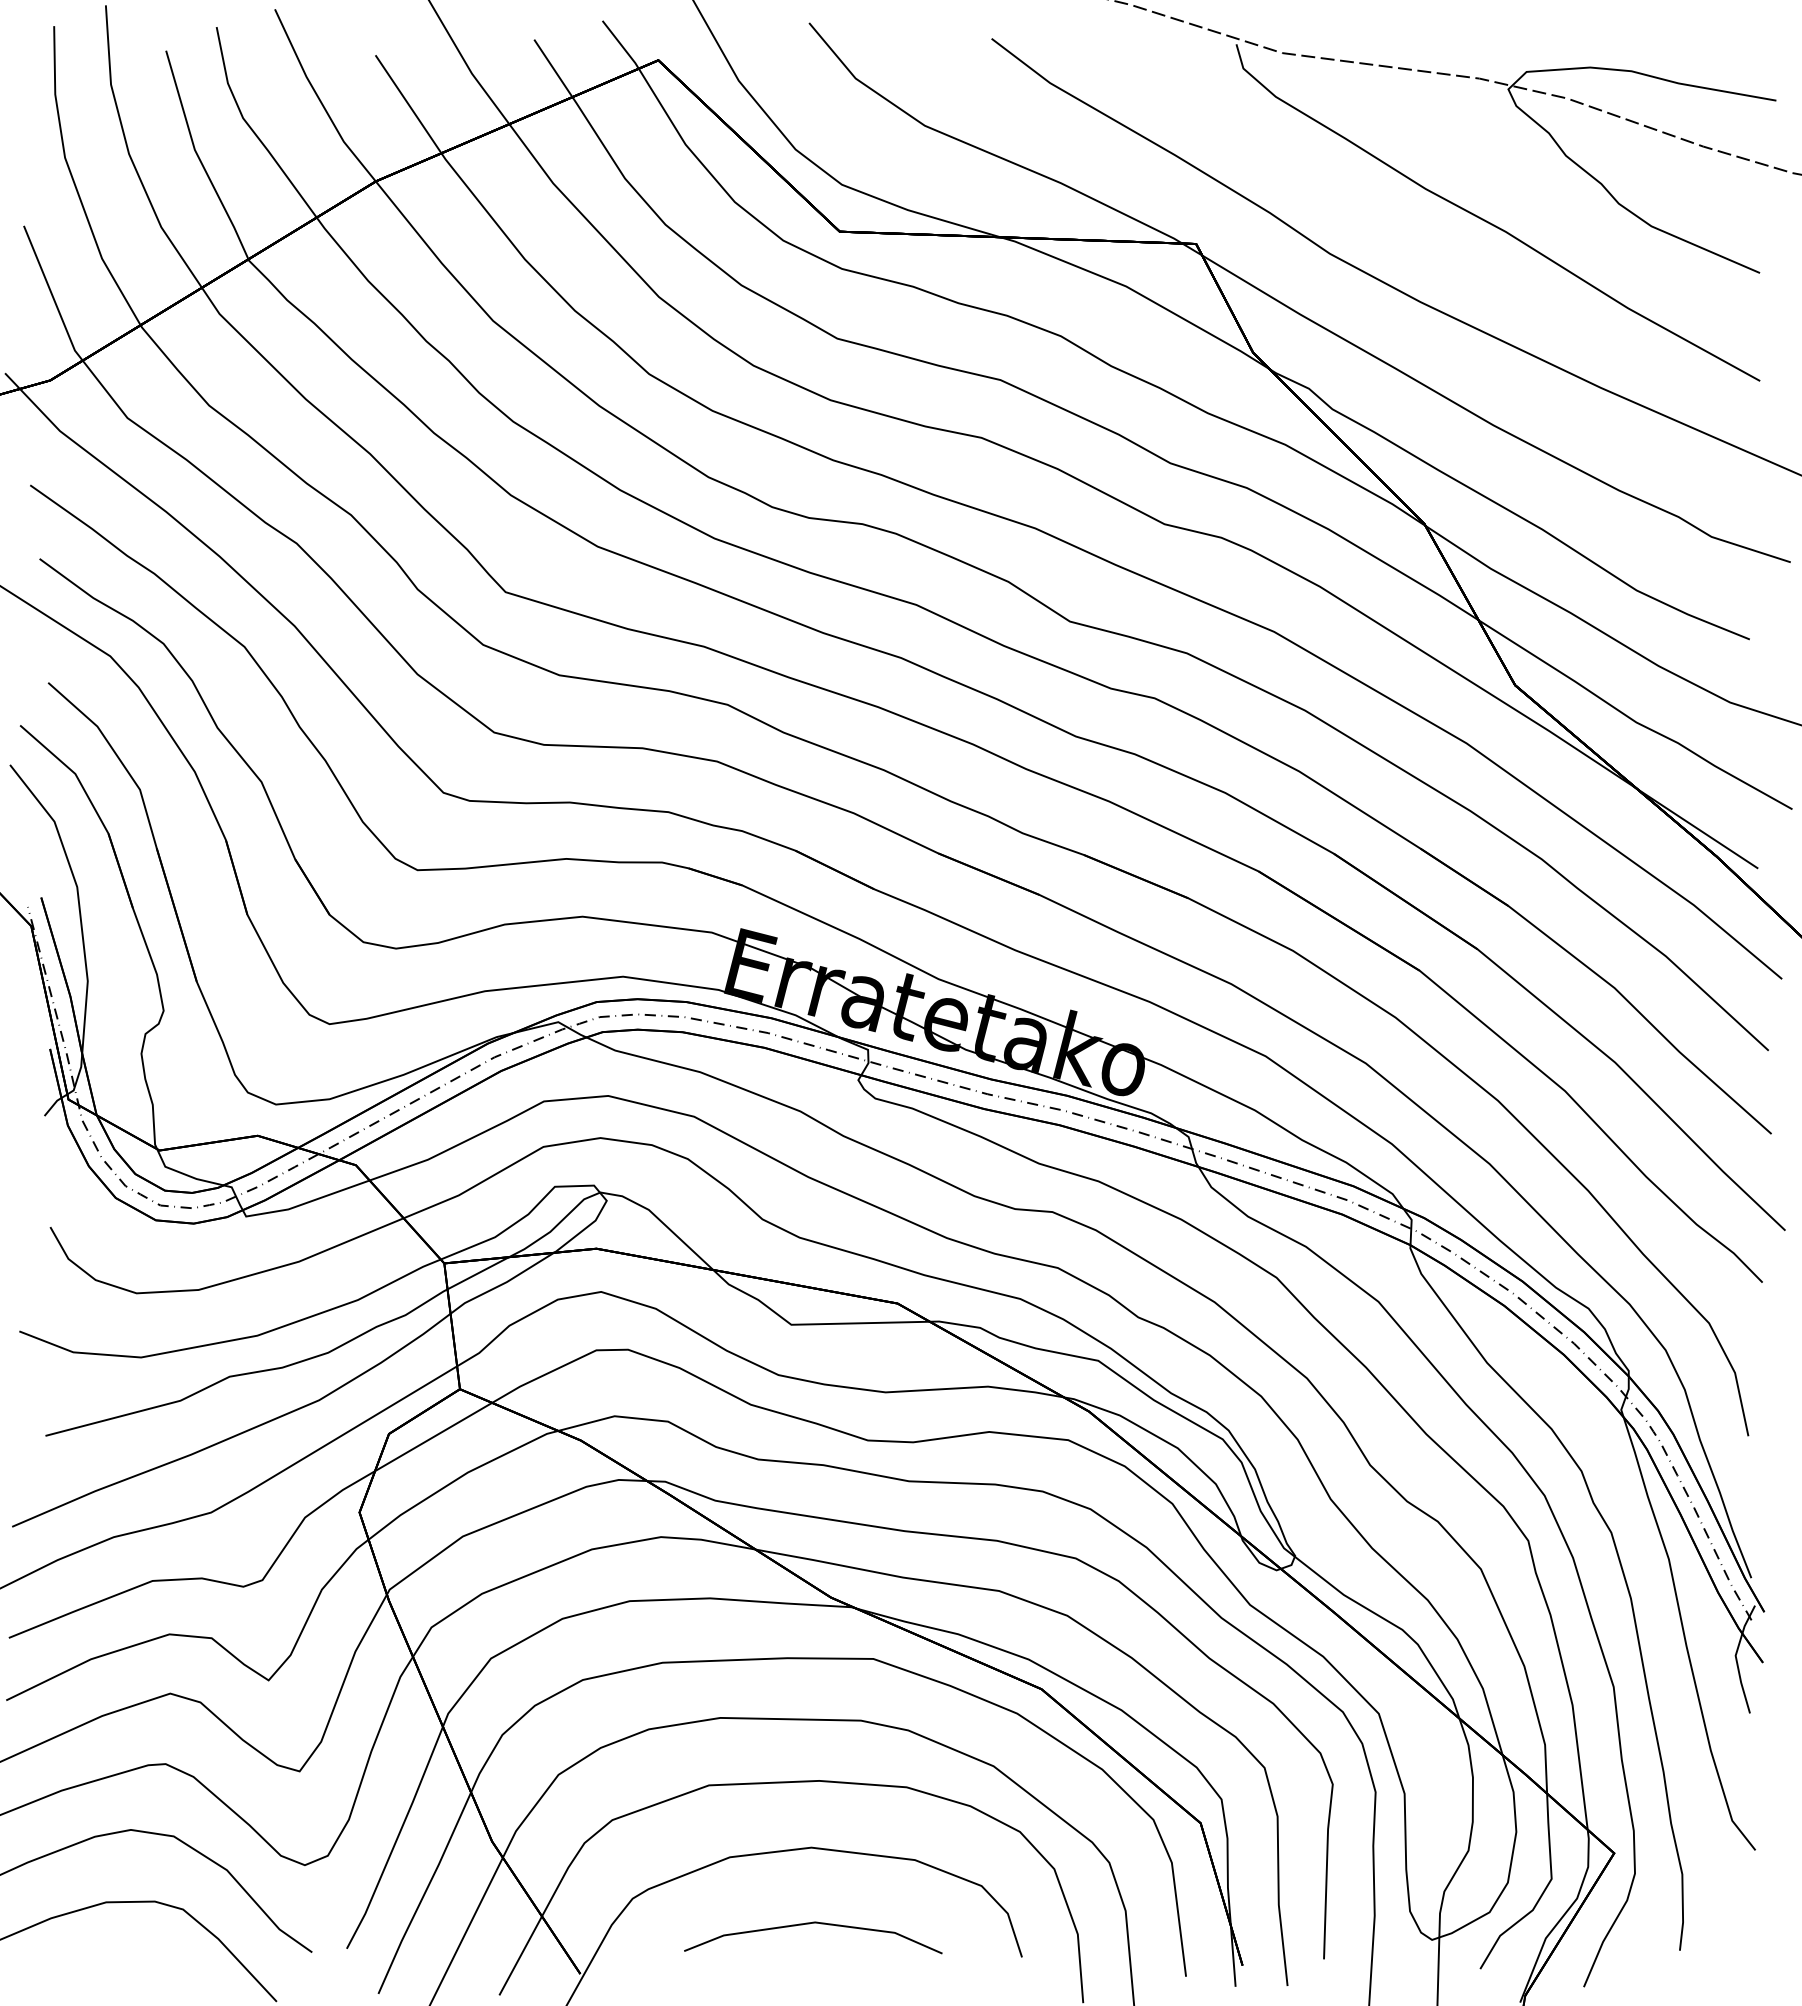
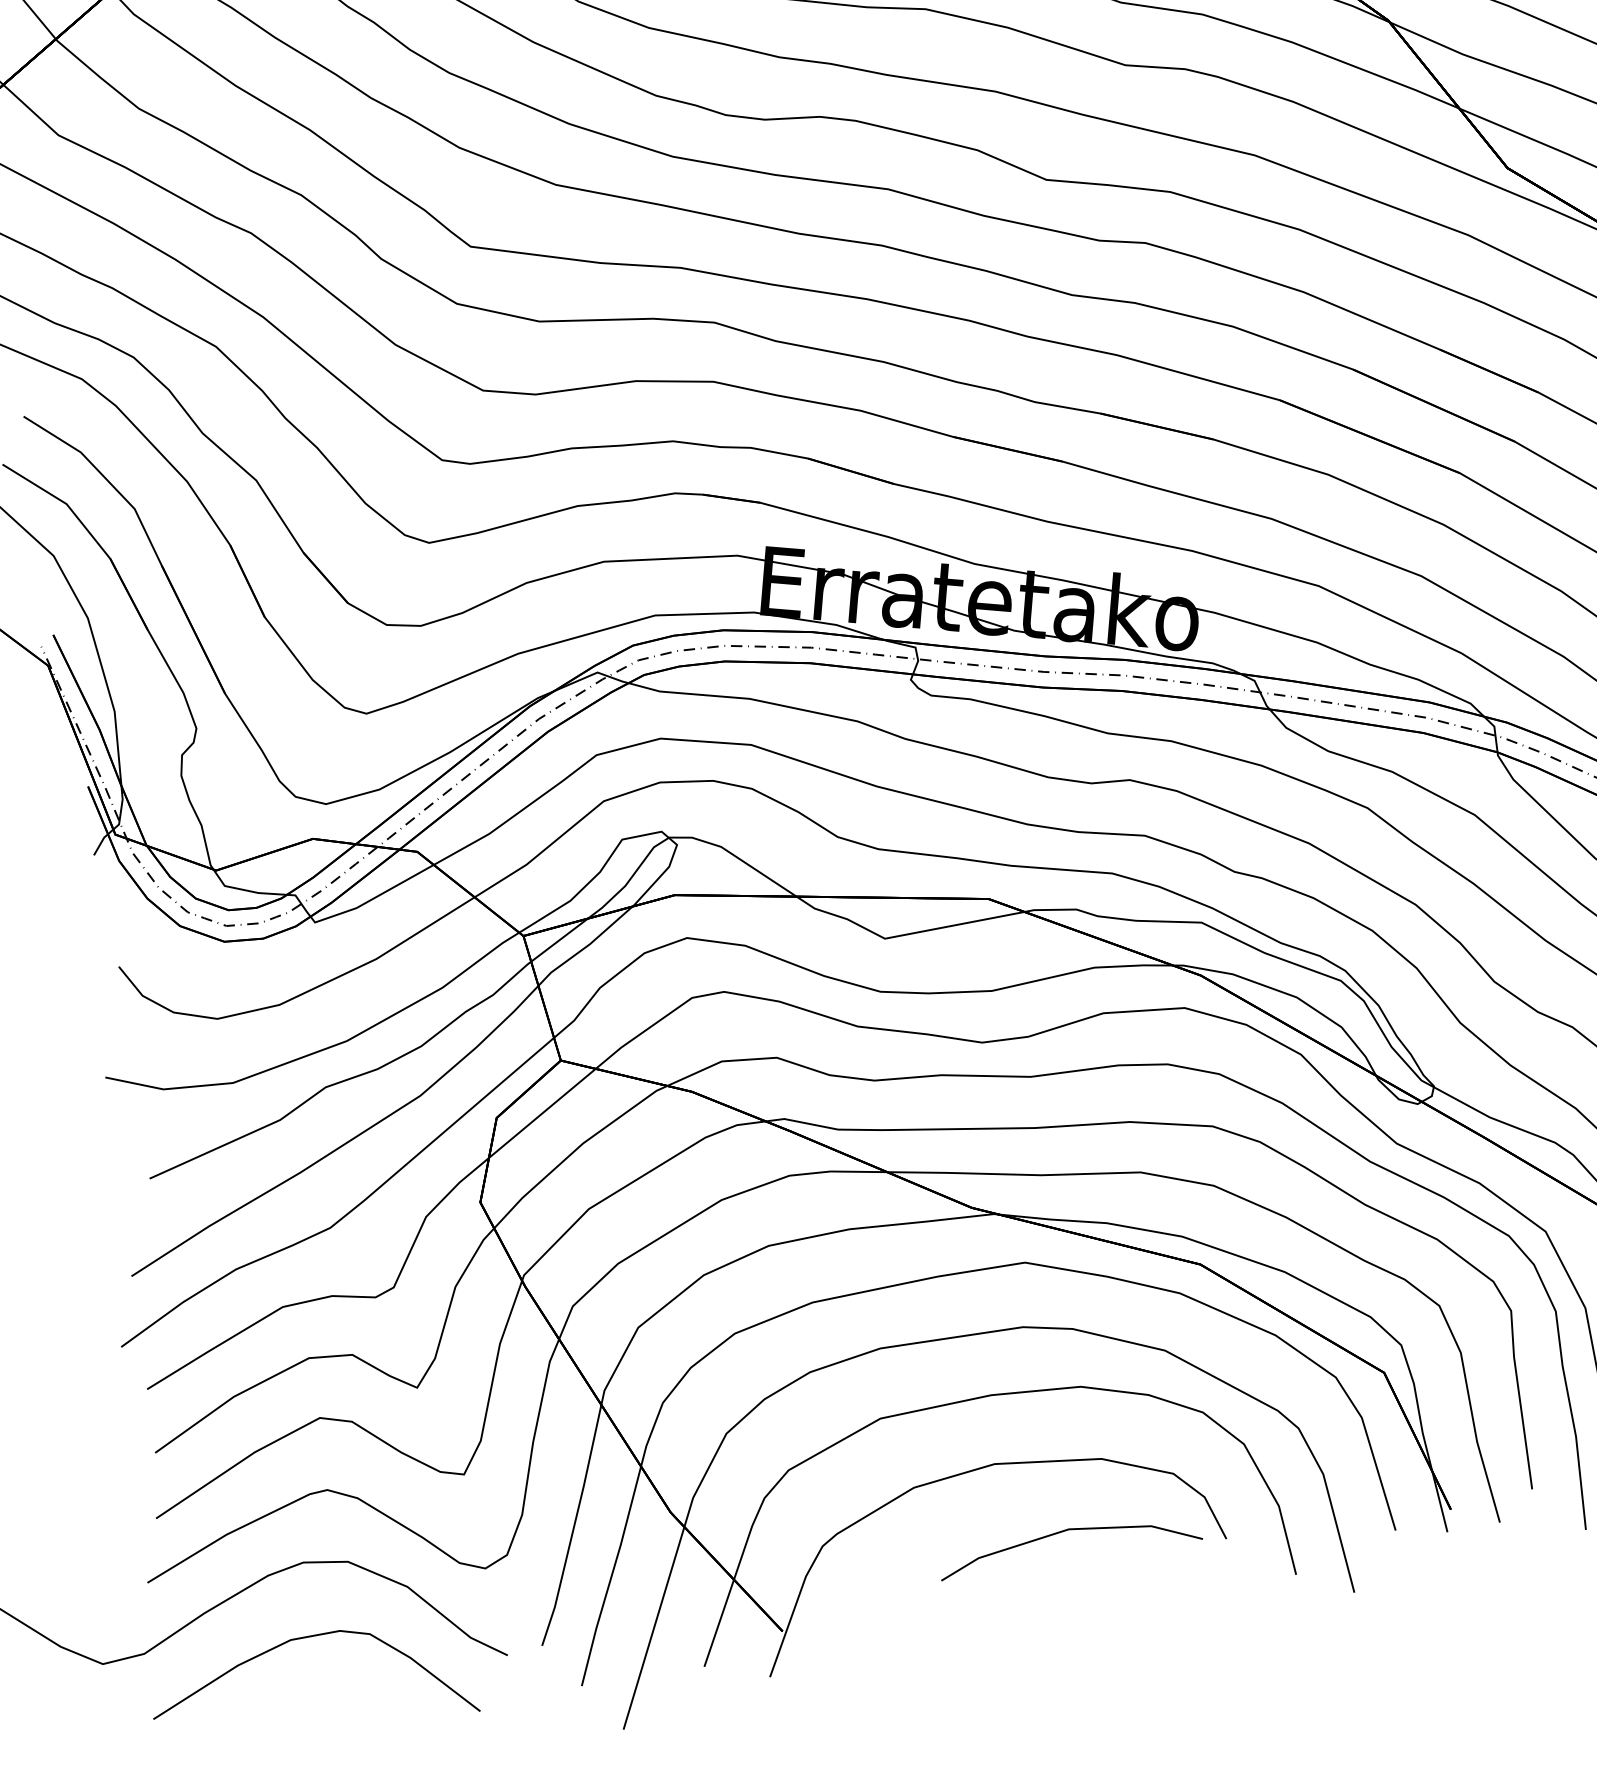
line: (809, 1924) -> (1063, 1532), moved

